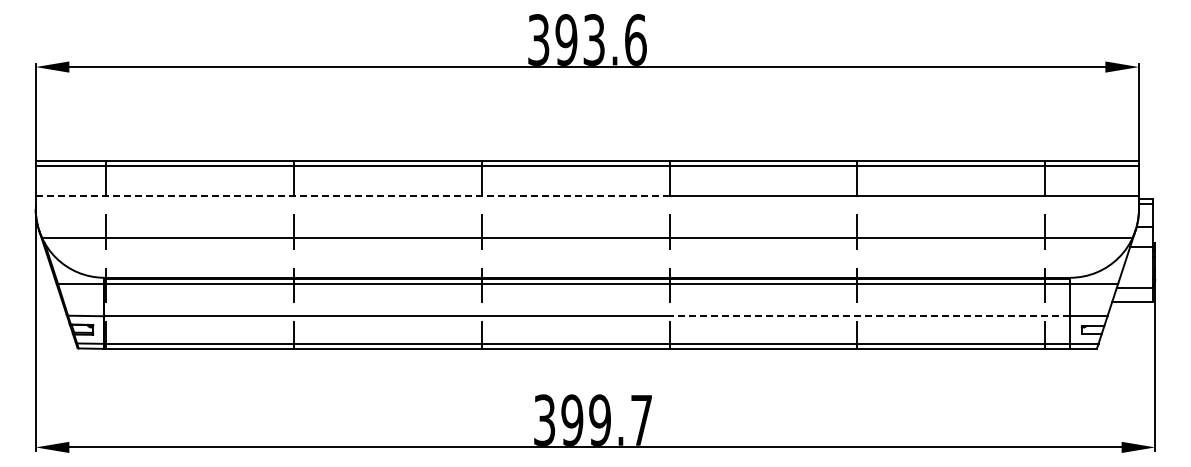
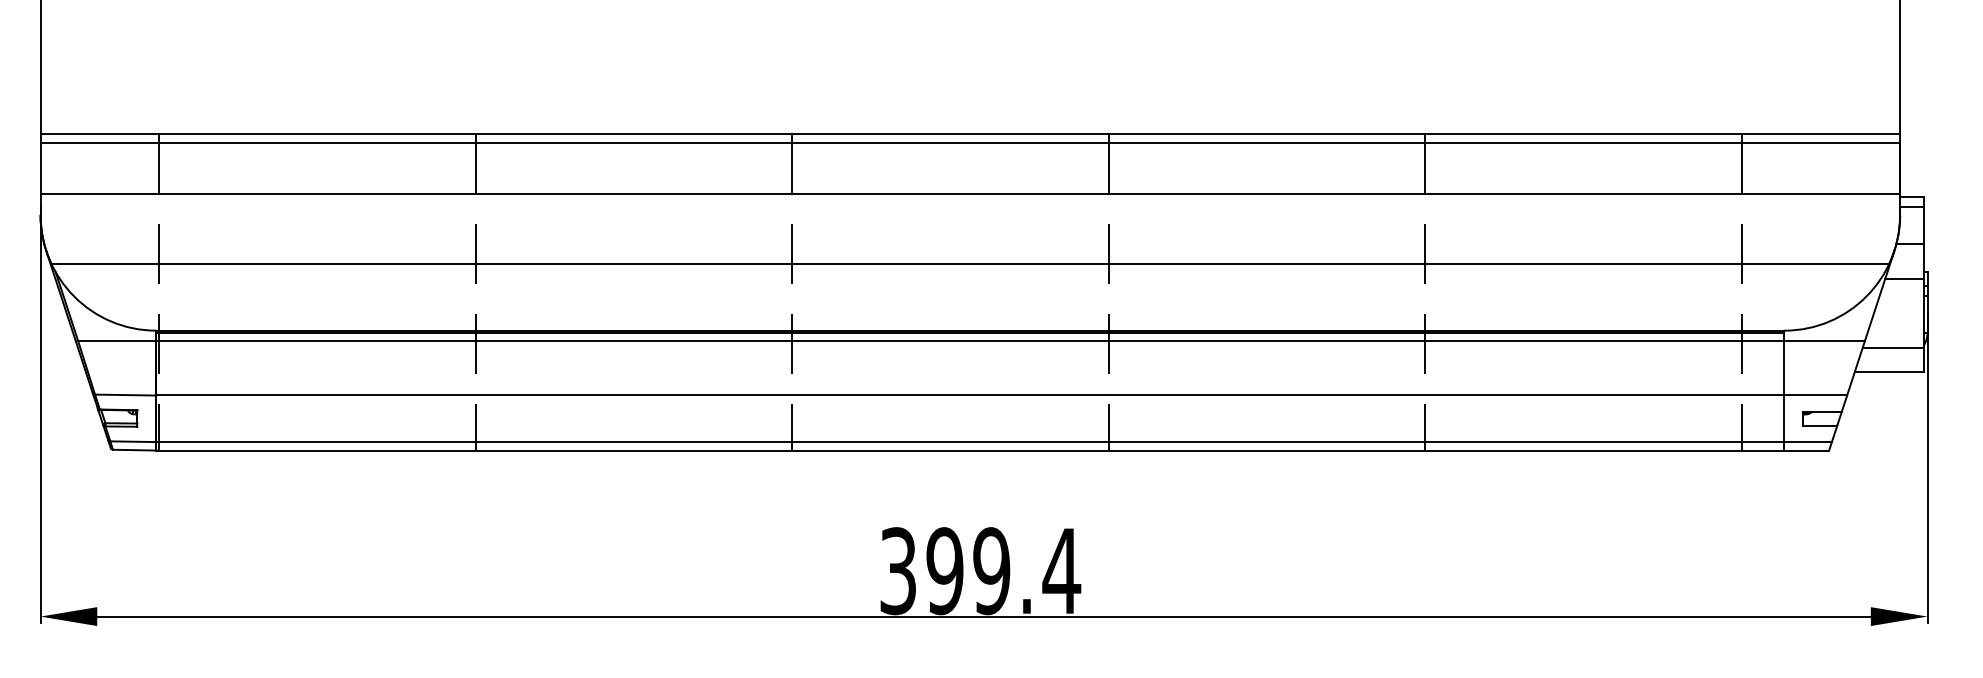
line: (352, 196) -> (574, 193), dashed -> solid
line: (869, 316) -> (1445, 395), dashed -> solid
text: (641, 420) -> (1061, 571), 399.7 -> 399.4

